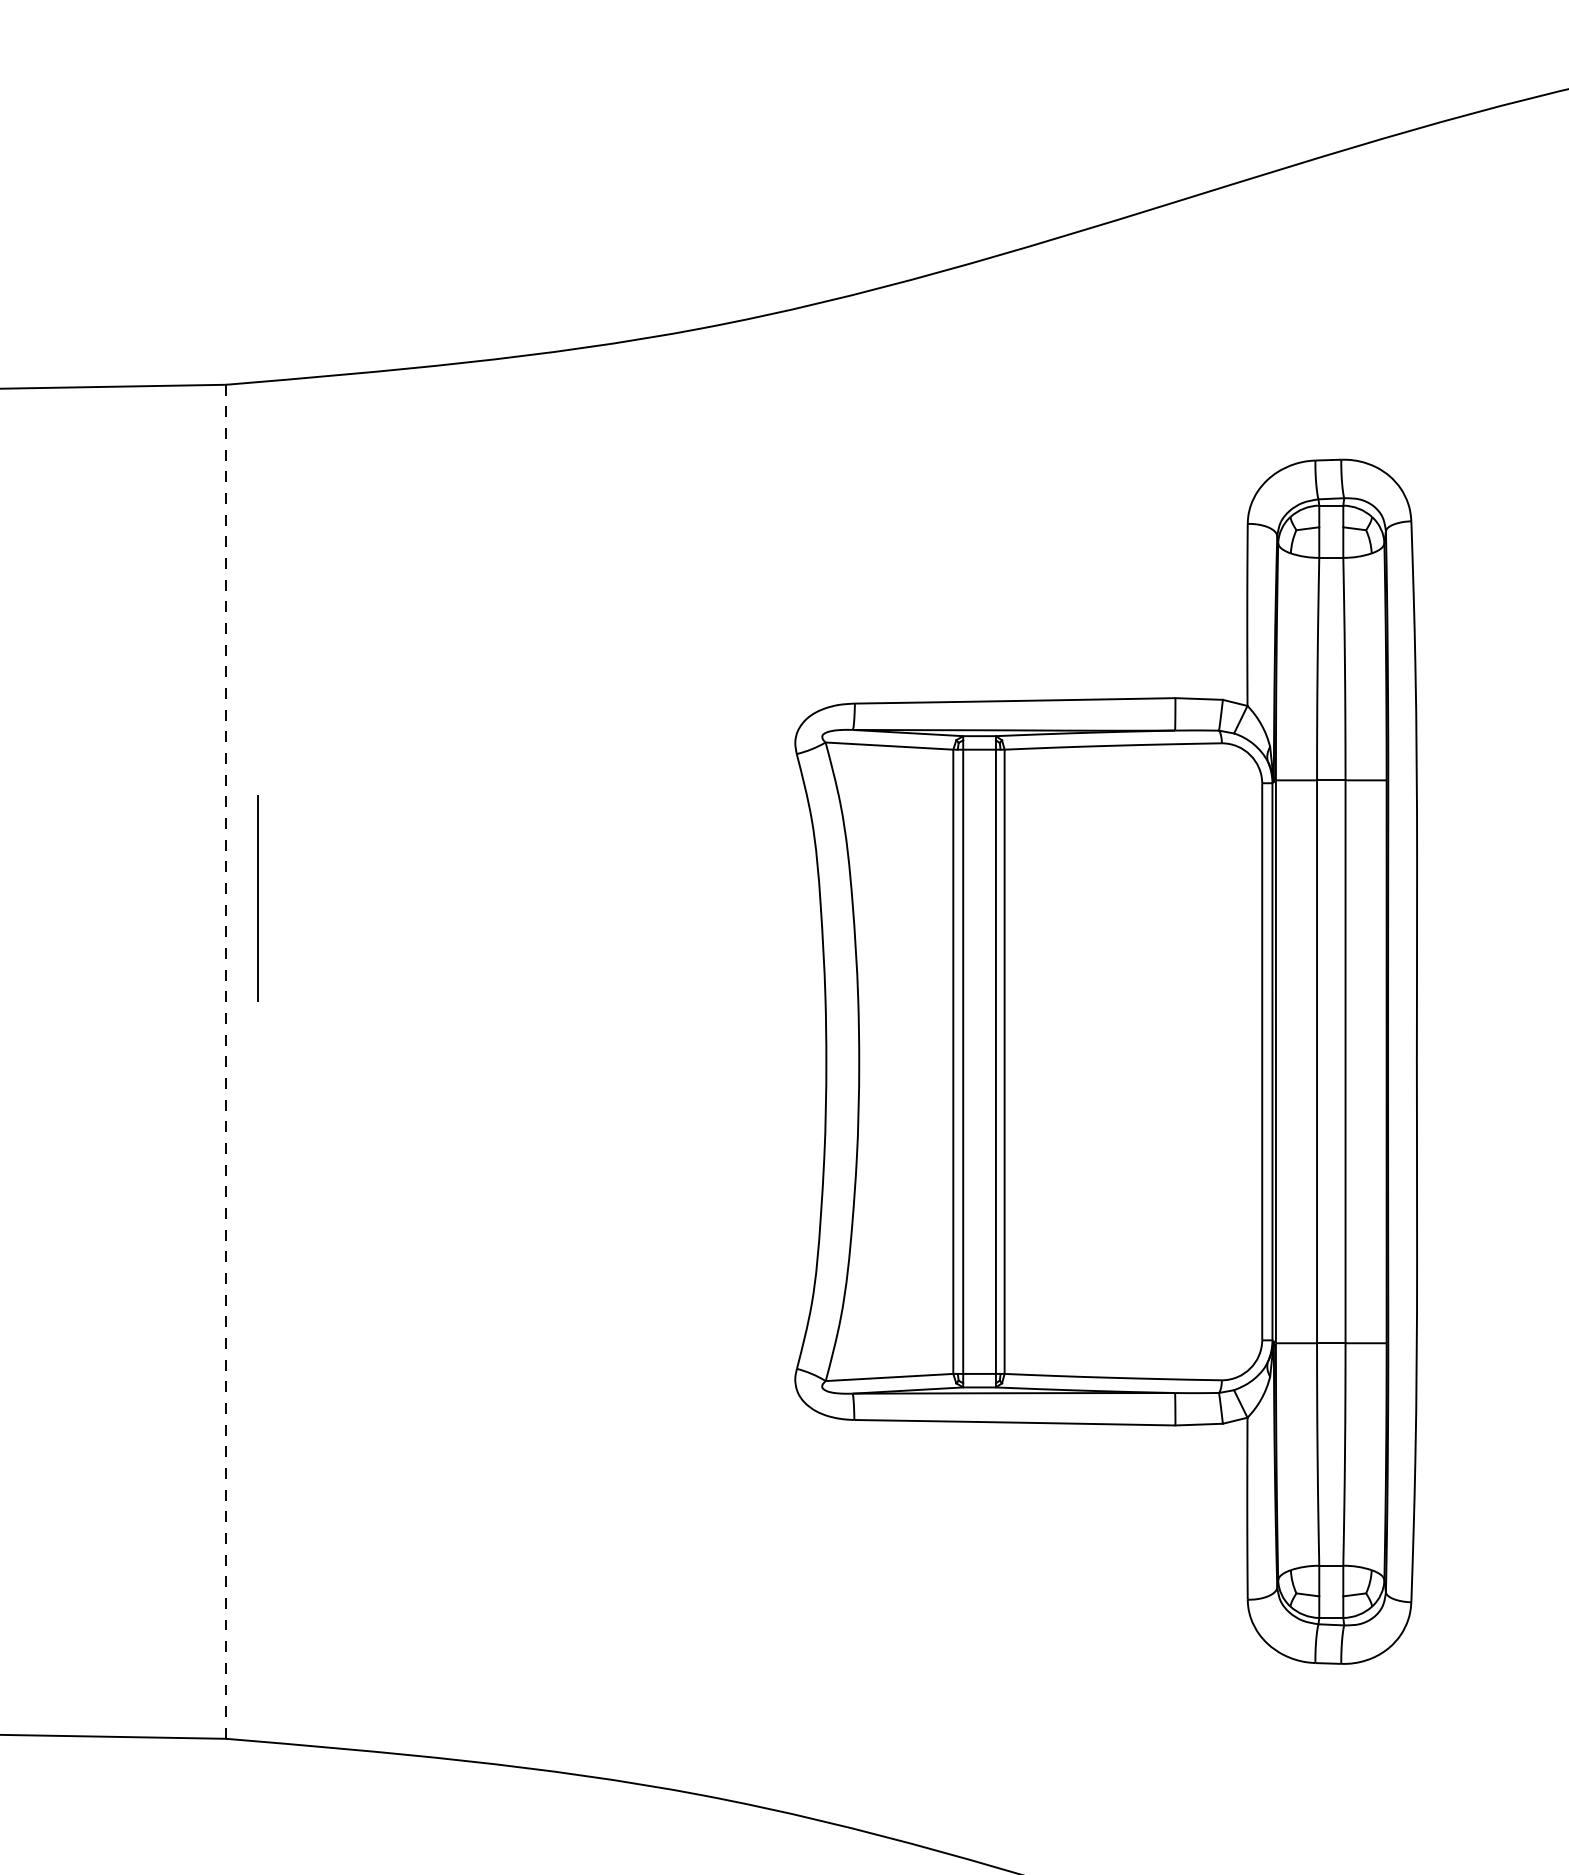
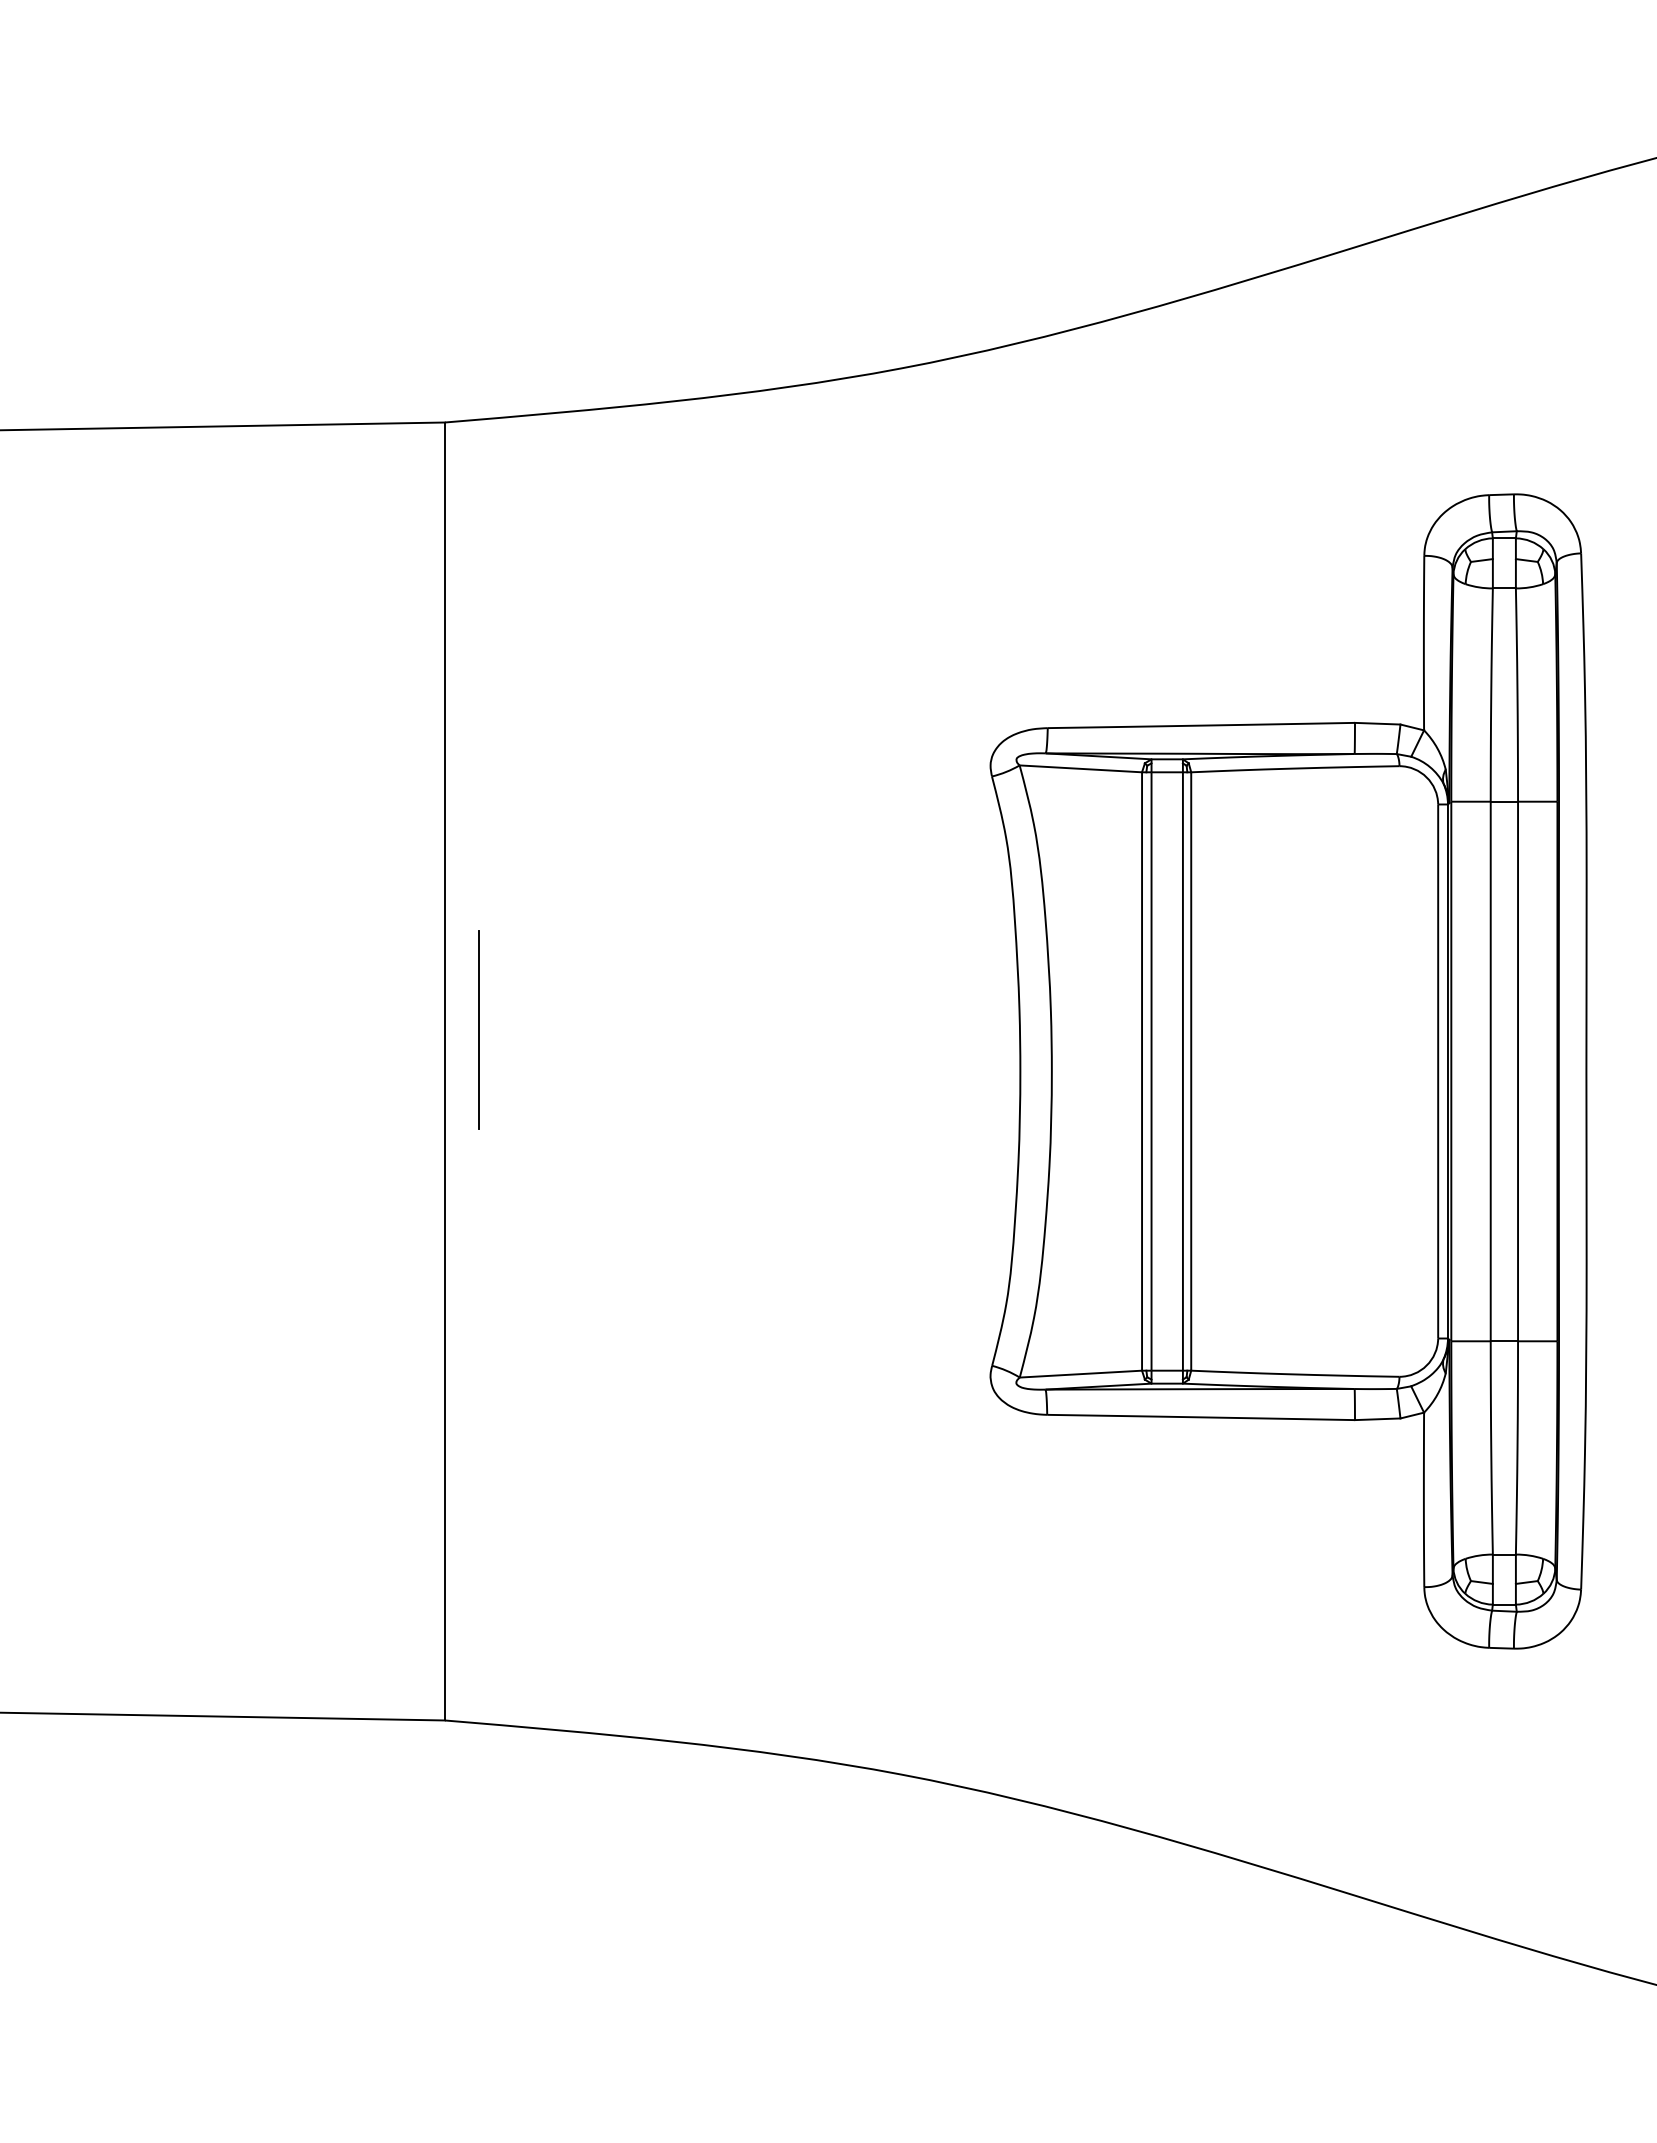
line: (257, 898) -> (478, 1029), moved
line: (225, 1061) -> (444, 1071), dashed -> solid

